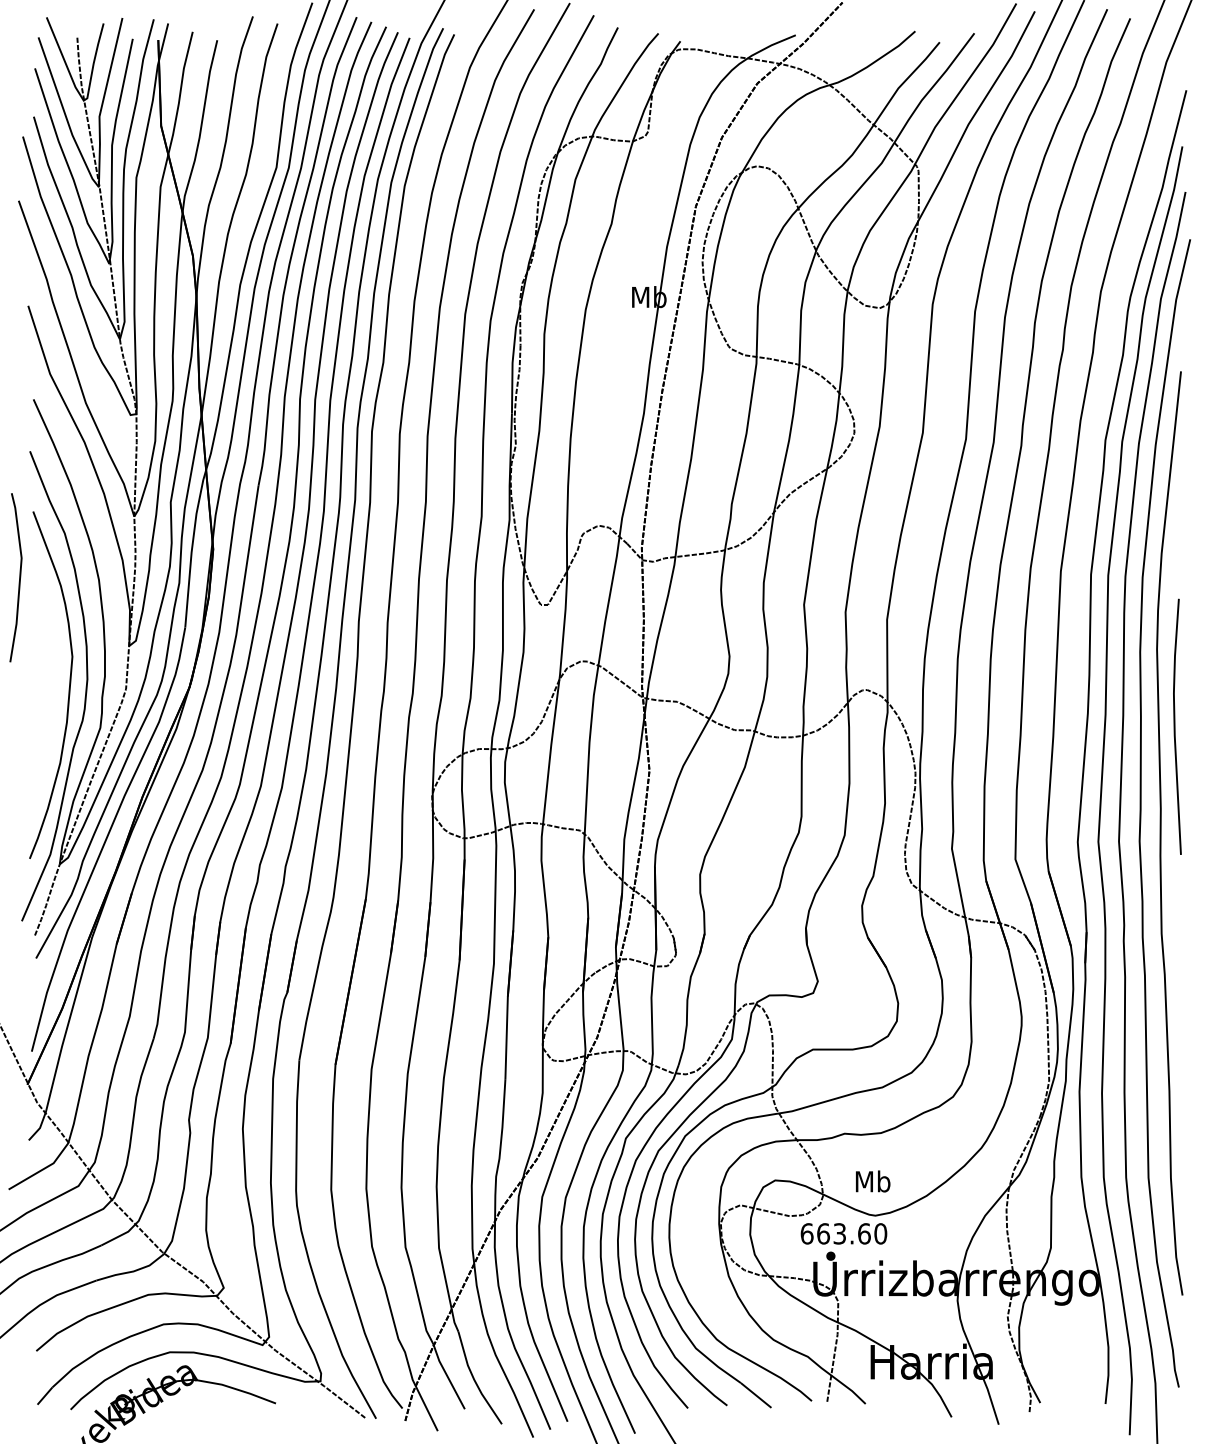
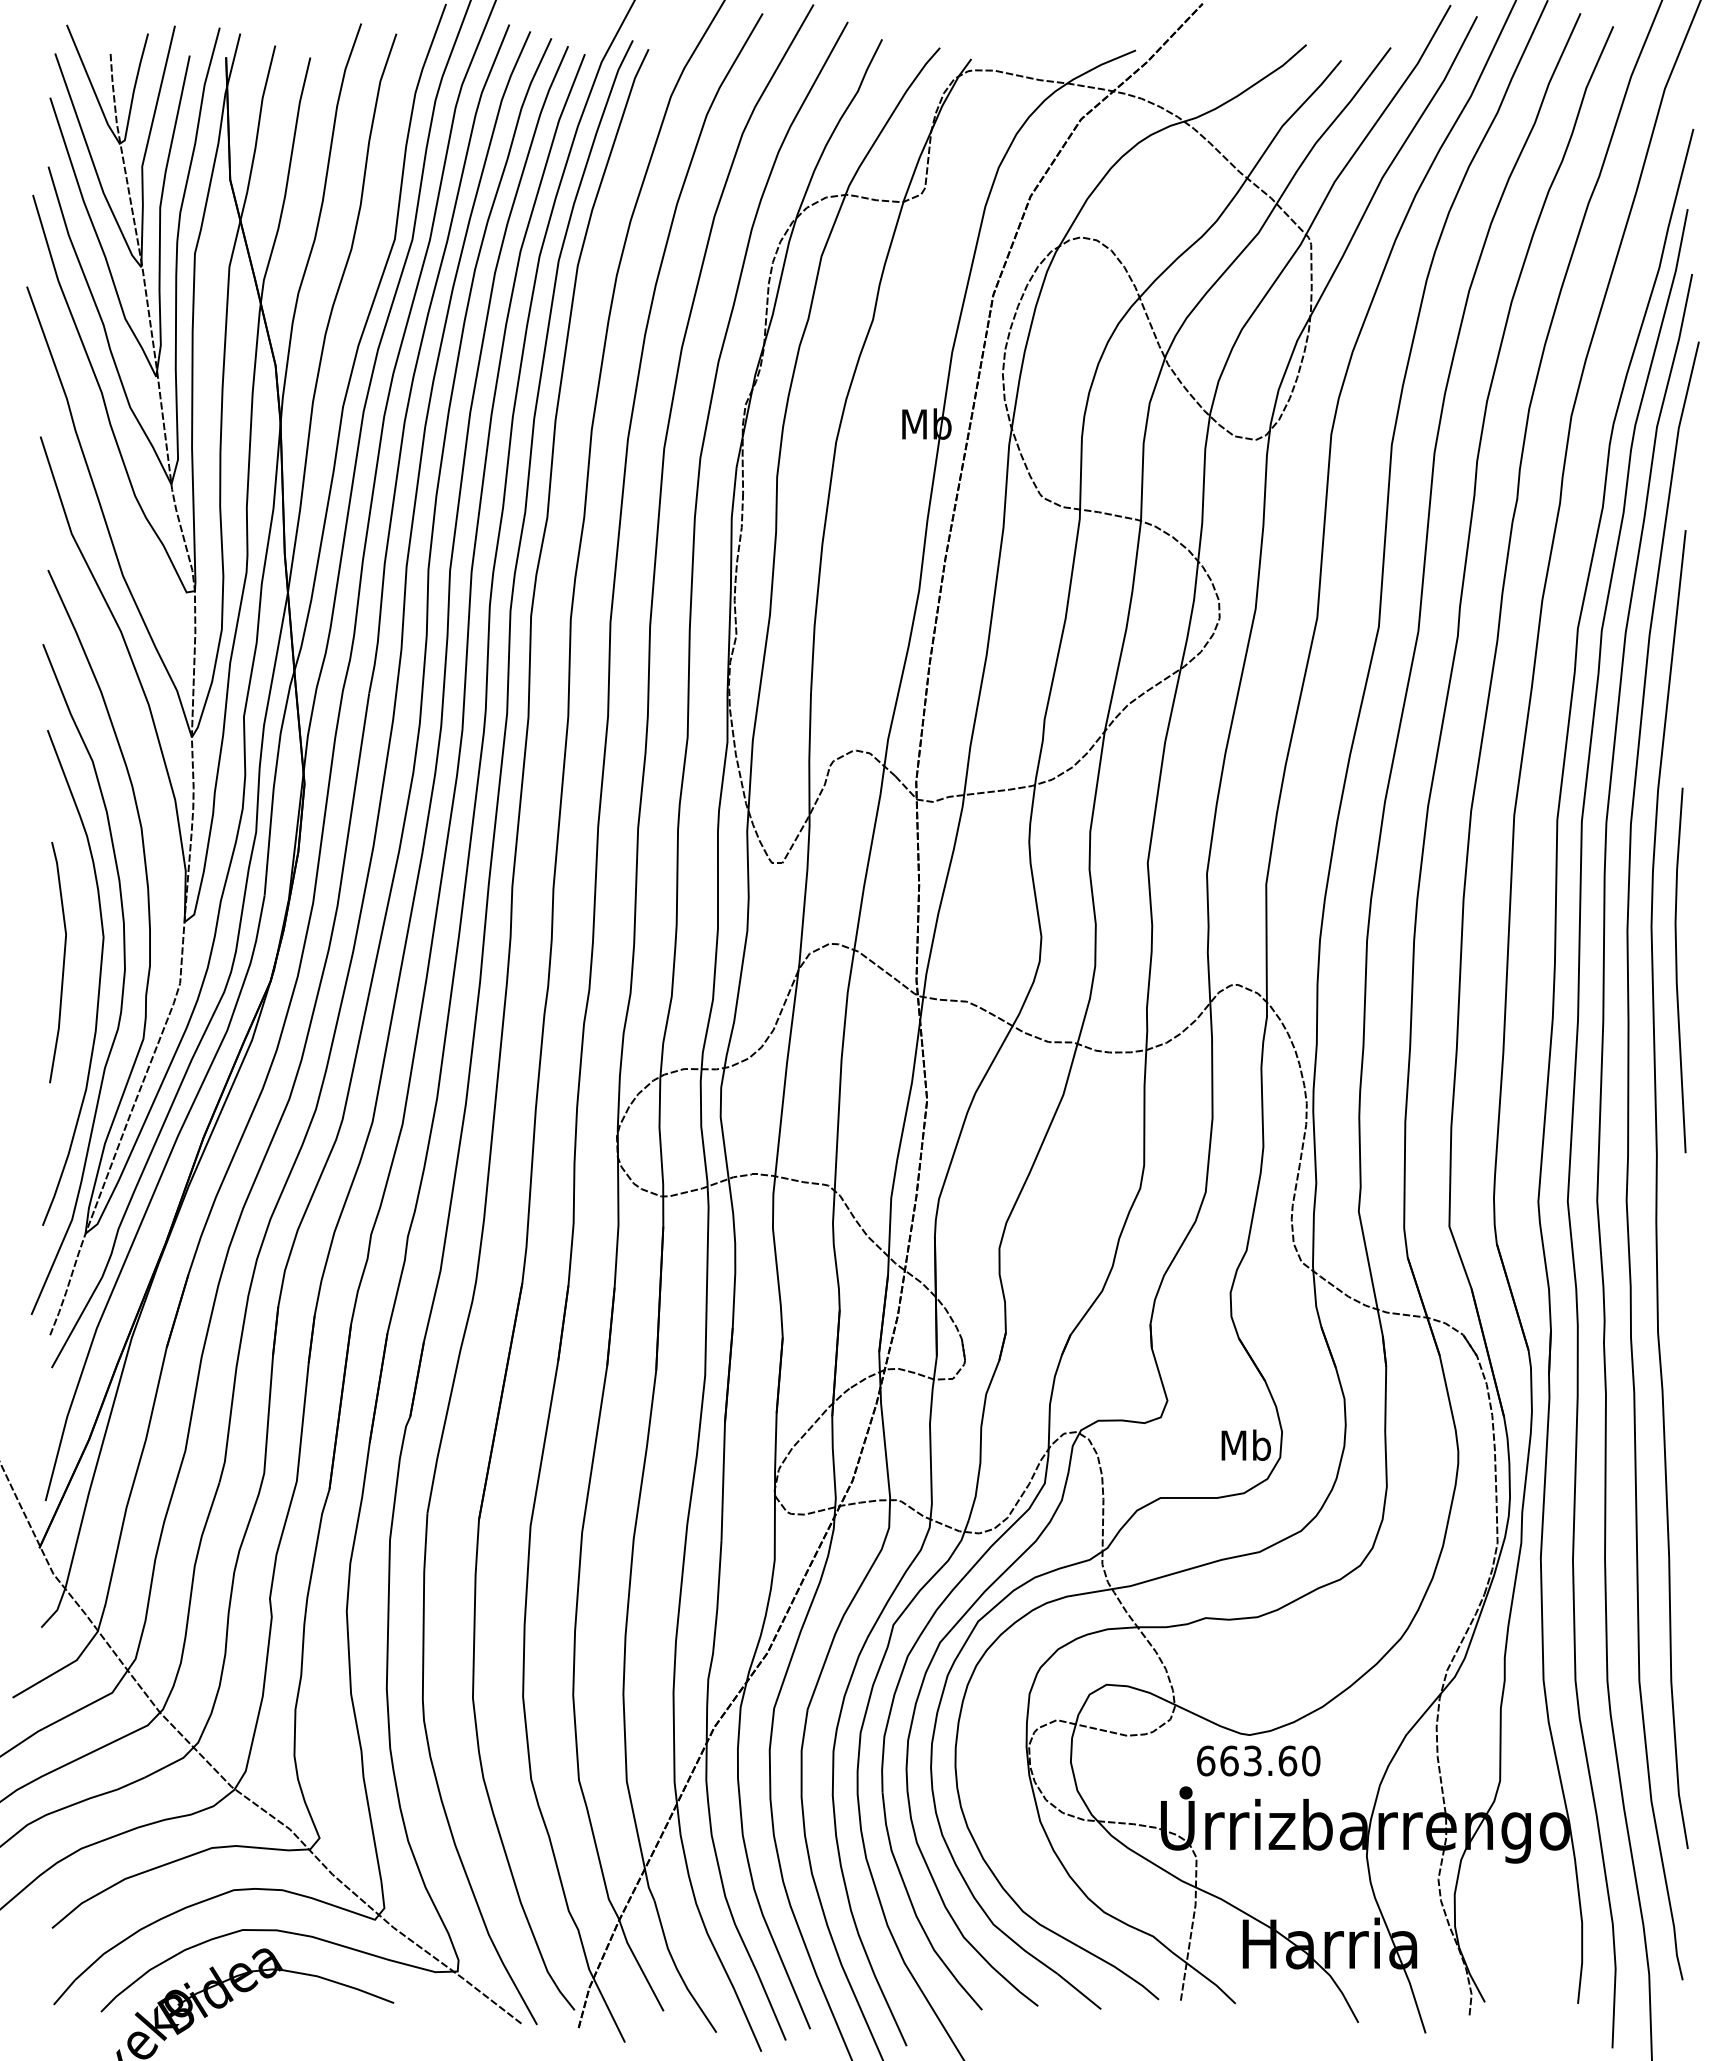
line: (19, 579) -> (62, 964), moved
line: (1175, 726) -> (1677, 970), moved
text: (872, 1180) -> (1245, 1444), moved
text: (843, 1233) -> (1258, 1760), moved

